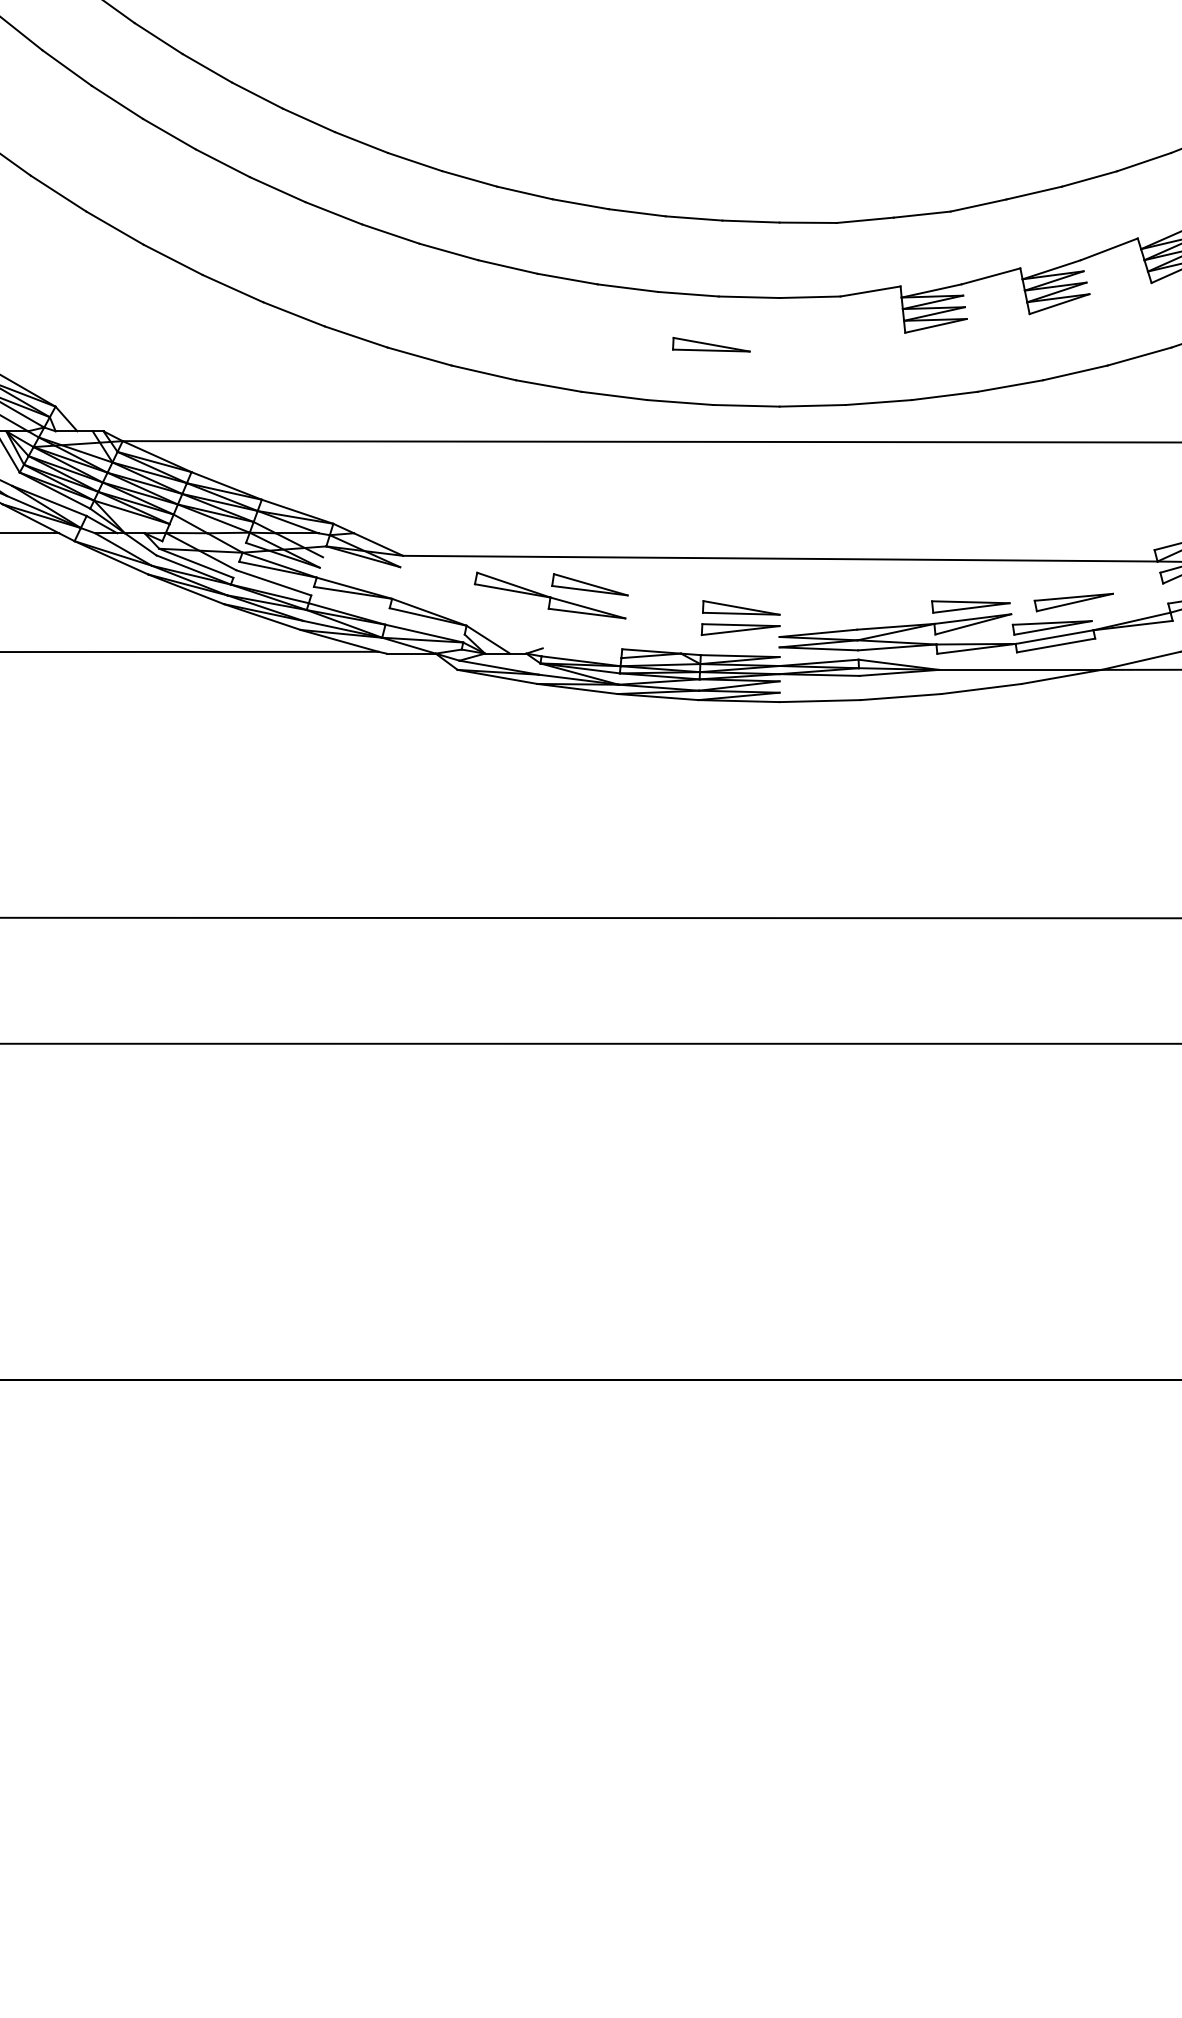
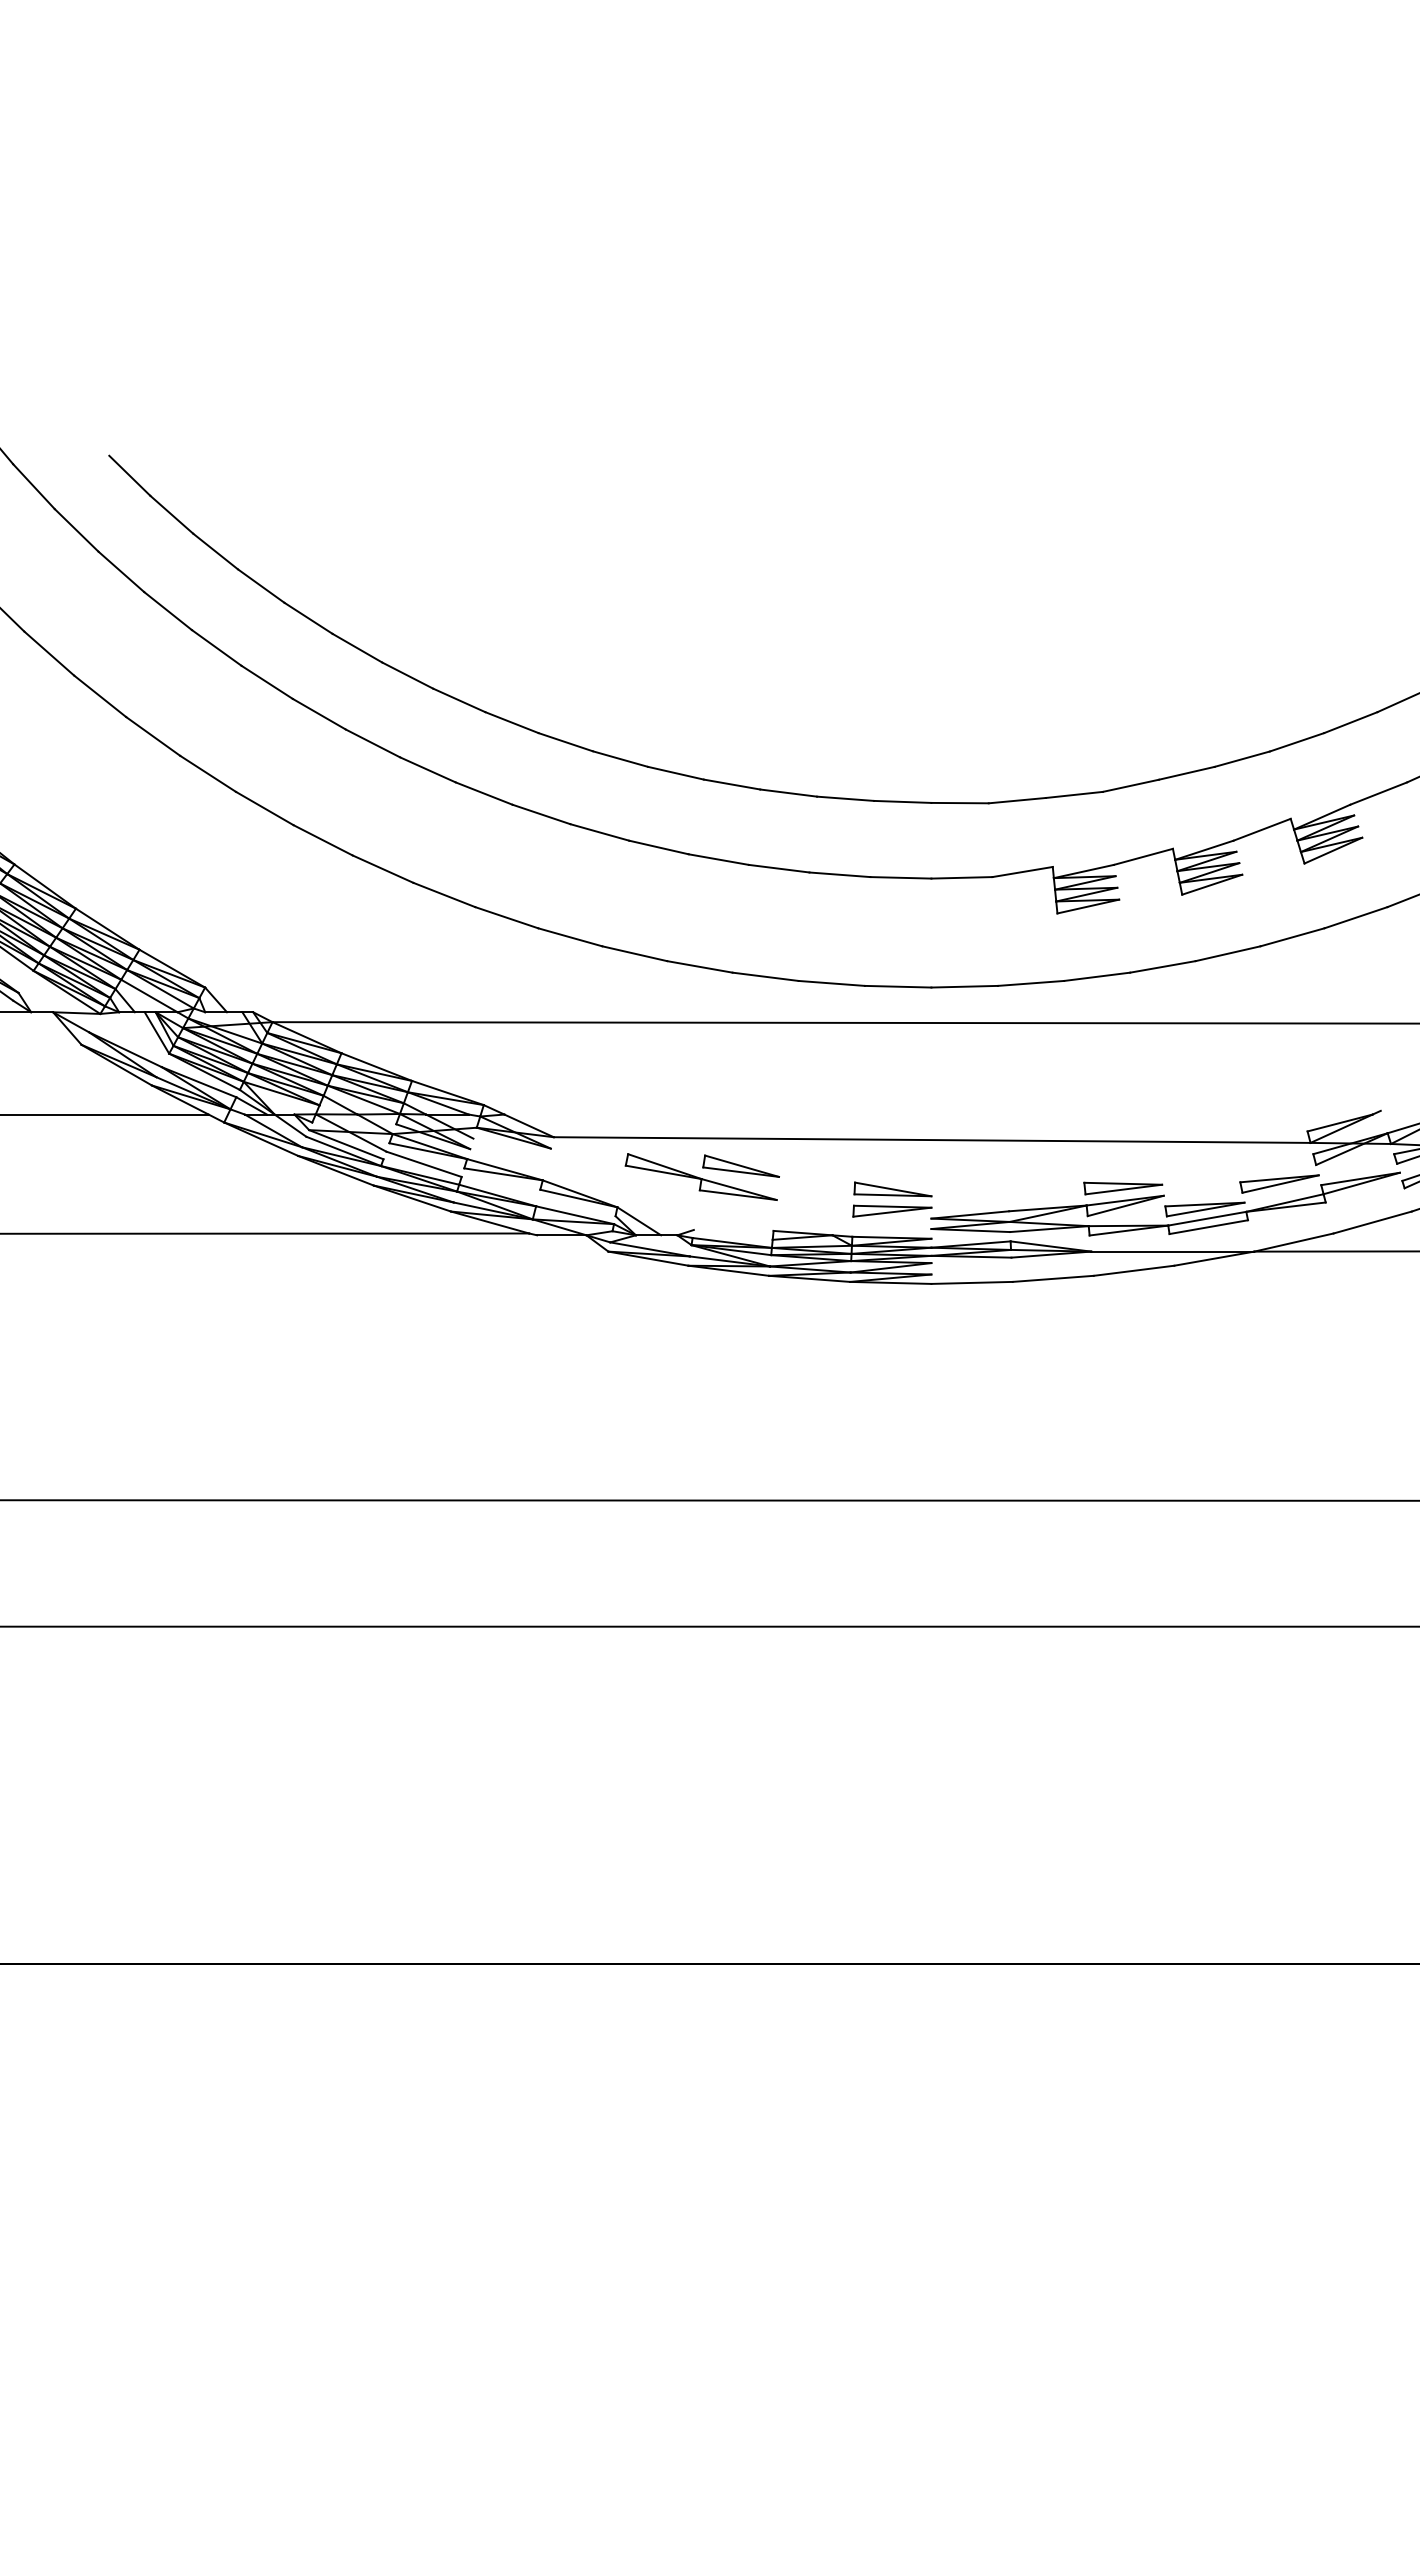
part: (710, 344) -> (862, 925), removed
part: (1073, 601) -> (1279, 1183), moved

